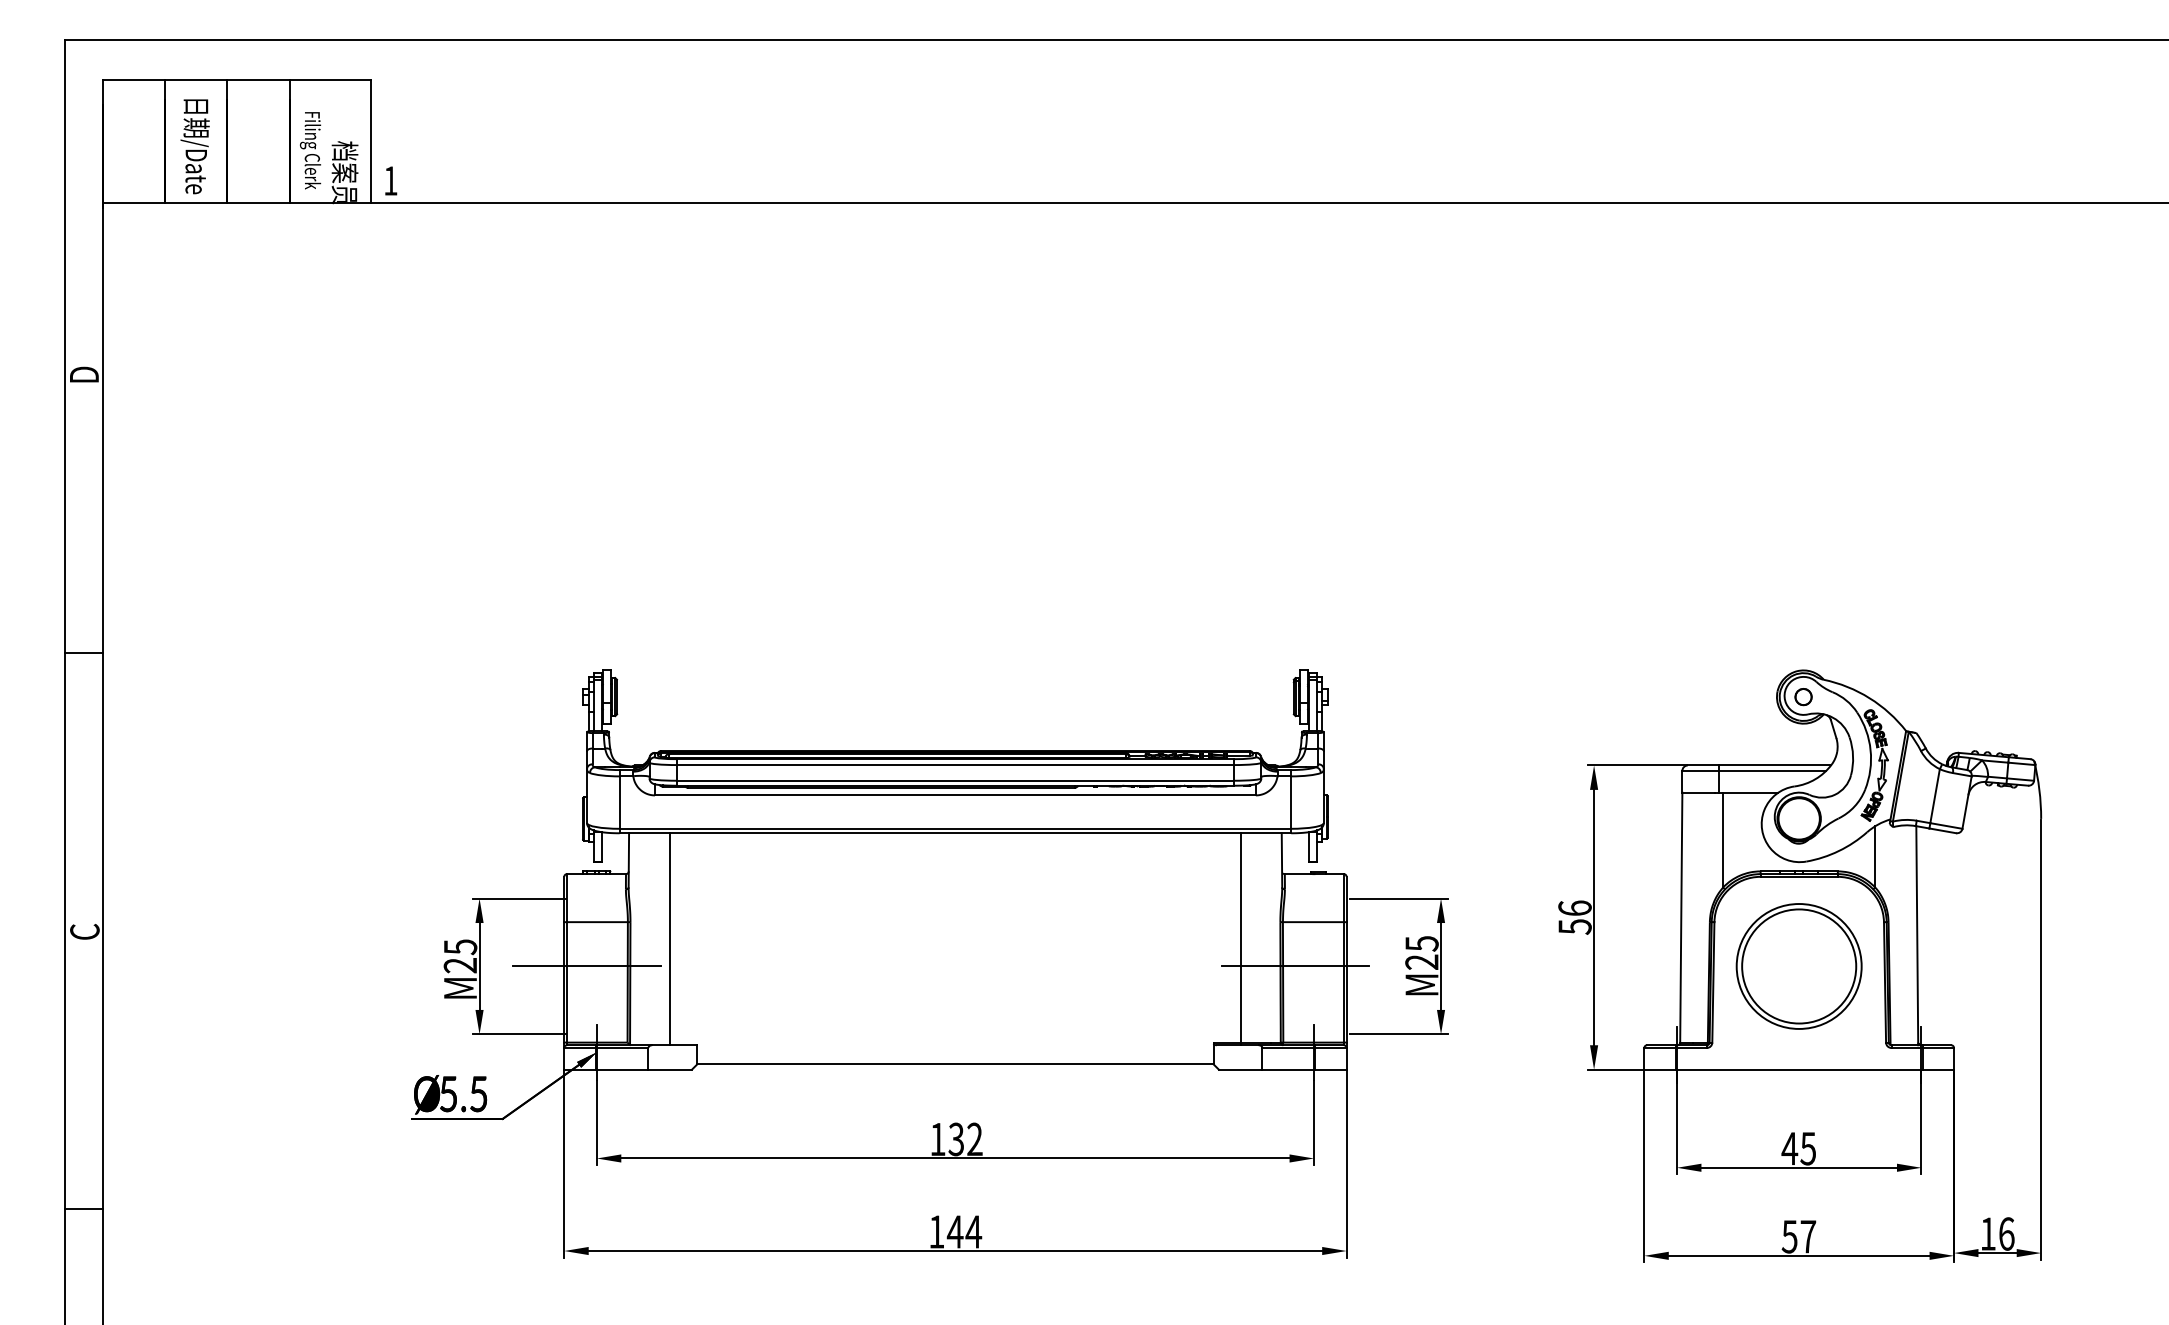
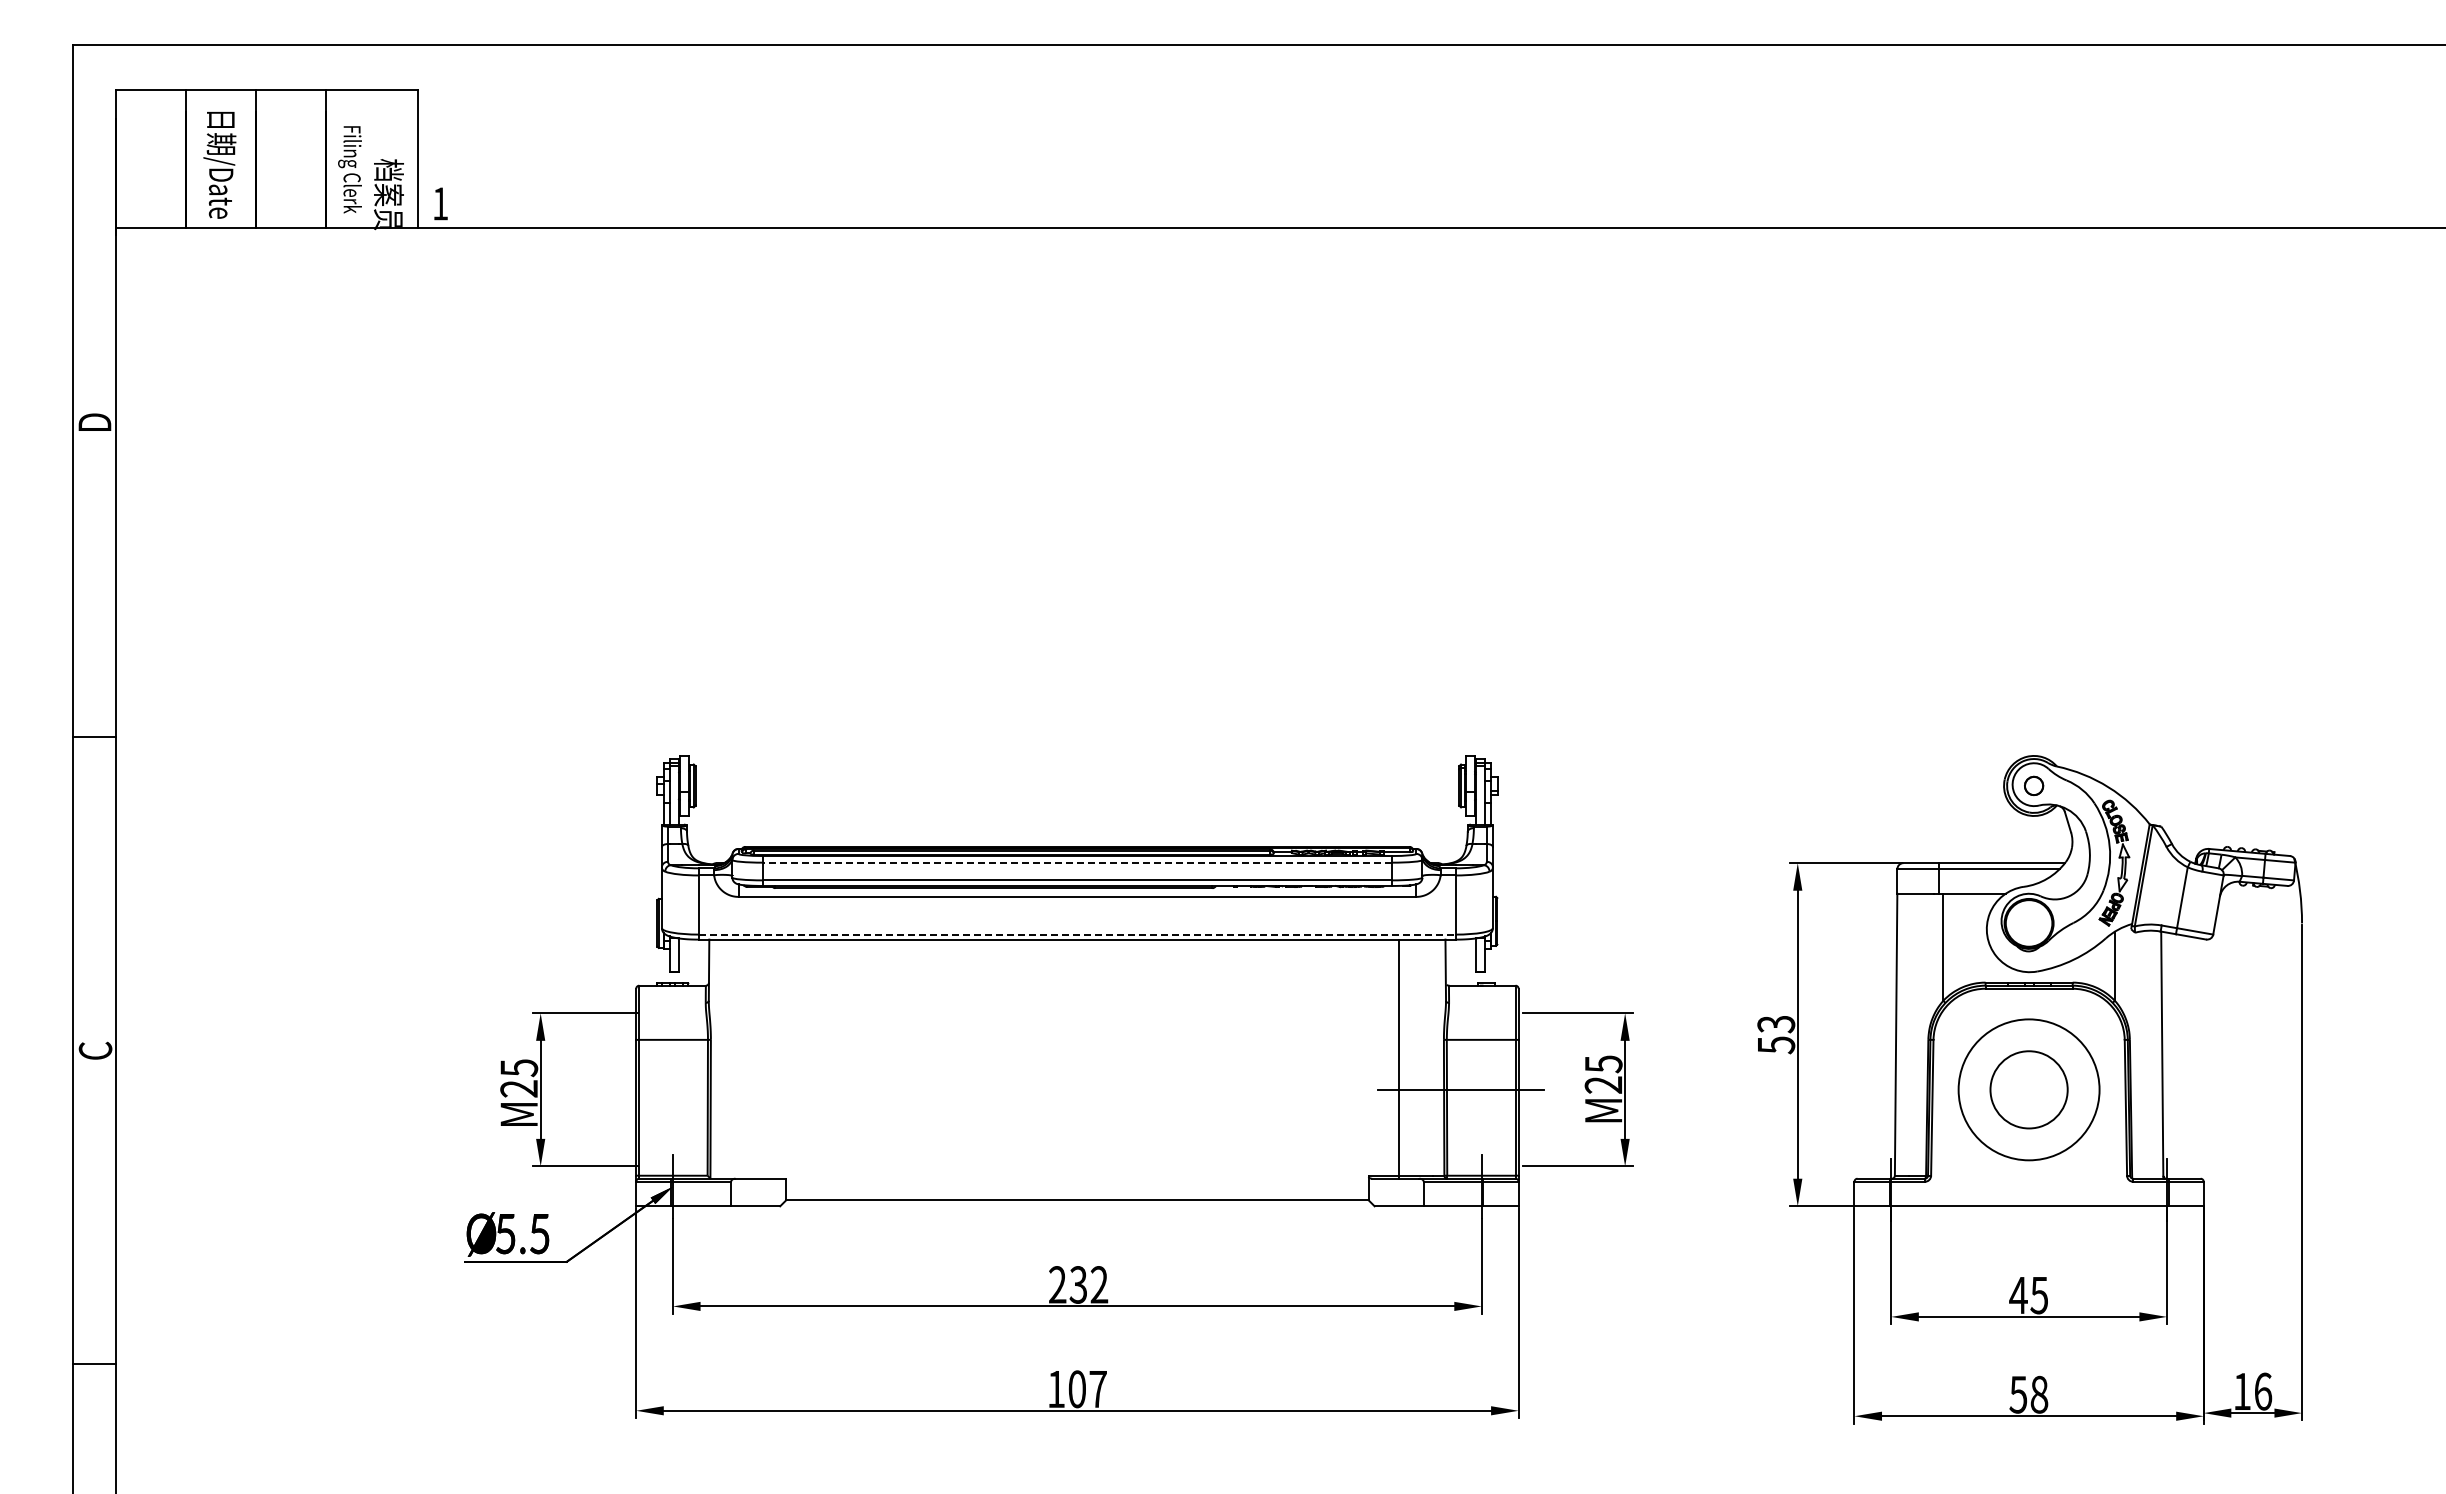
line: (954, 764) -> (1076, 862), solid -> dashed
line: (955, 828) -> (1077, 934), solid -> dashed
text: (1575, 908) -> (1776, 1024), 56 -> 53
line: (670, 938) -> (755, 1058), removed
line: (586, 966) -> (661, 1089), removed
circle: (1798, 966) -> (2028, 1089), size x0.6
text: (937, 1139) -> (1057, 1284), 132 -> 232
text: (964, 1232) -> (1087, 1389), 144 -> 107
text: (1808, 1236) -> (2039, 1394), 57 -> 58

